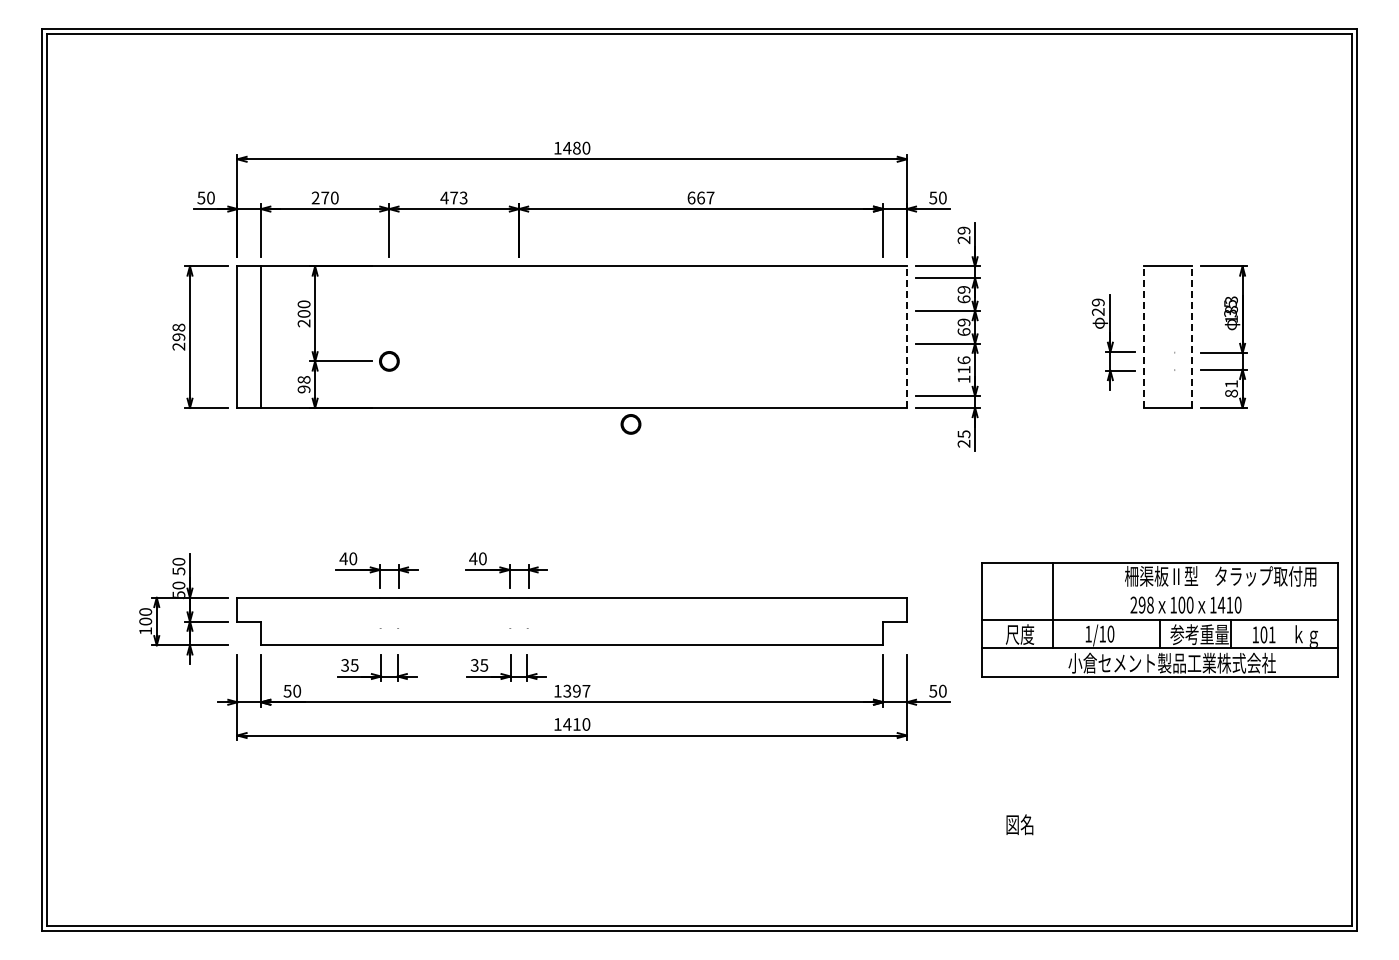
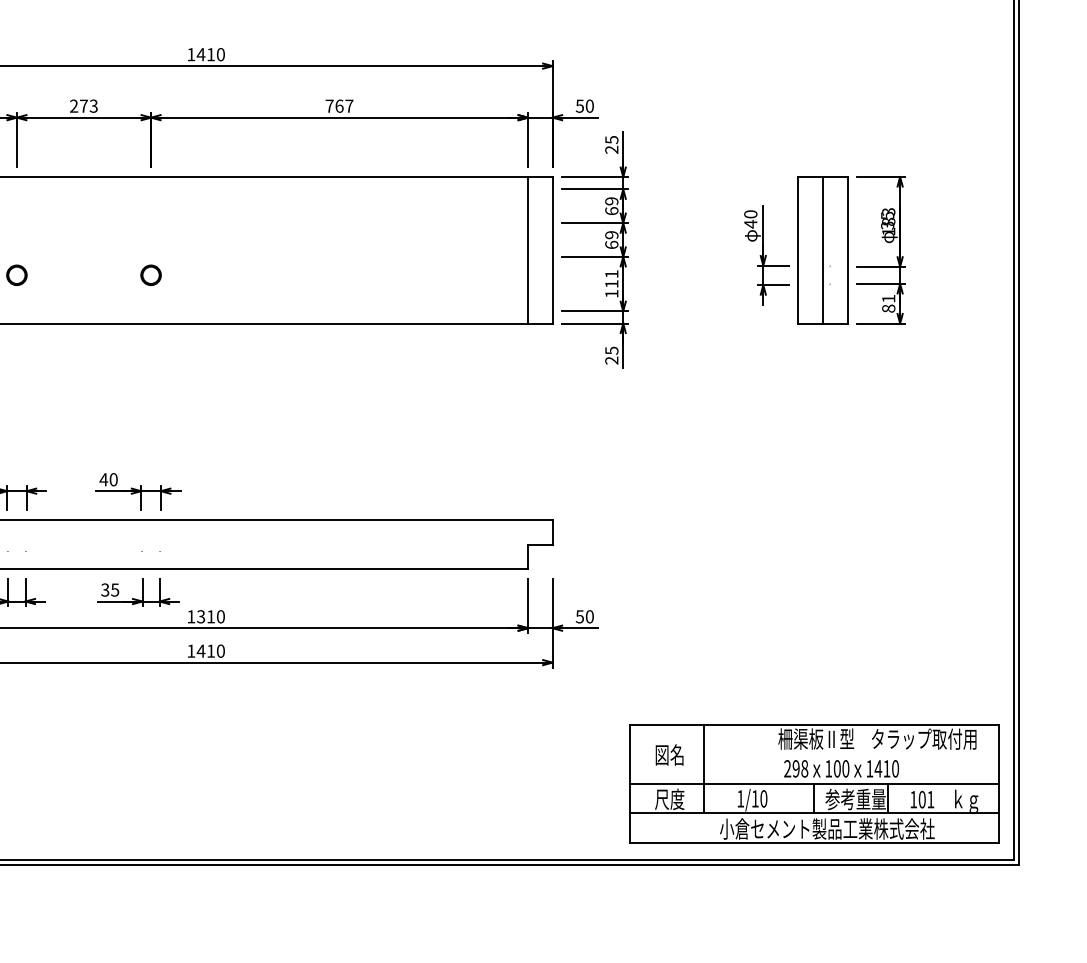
text: (576, 147) -> (210, 53), 1480 -> 1410
text: (444, 197) -> (73, 105), 473 -> 273
text: (691, 197) -> (329, 105), 667 -> 767
text: (963, 230) -> (611, 139), 29 -> 25
text: (1097, 307) -> (749, 219), 29 -> 40
line: (883, 336) -> (528, 249), added
line: (1168, 336) -> (823, 249), added
line: (906, 337) -> (552, 250), dashed -> solid
line: (1144, 337) -> (798, 250), dashed -> solid
line: (1191, 337) -> (847, 250), dashed -> solid
text: (963, 360) -> (611, 274), 116 -> 111
part: (630, 424) -> (150, 275), moved
part: (1159, 619) -> (814, 783), moved
text: (581, 690) -> (215, 616), 1397 -> 1310

